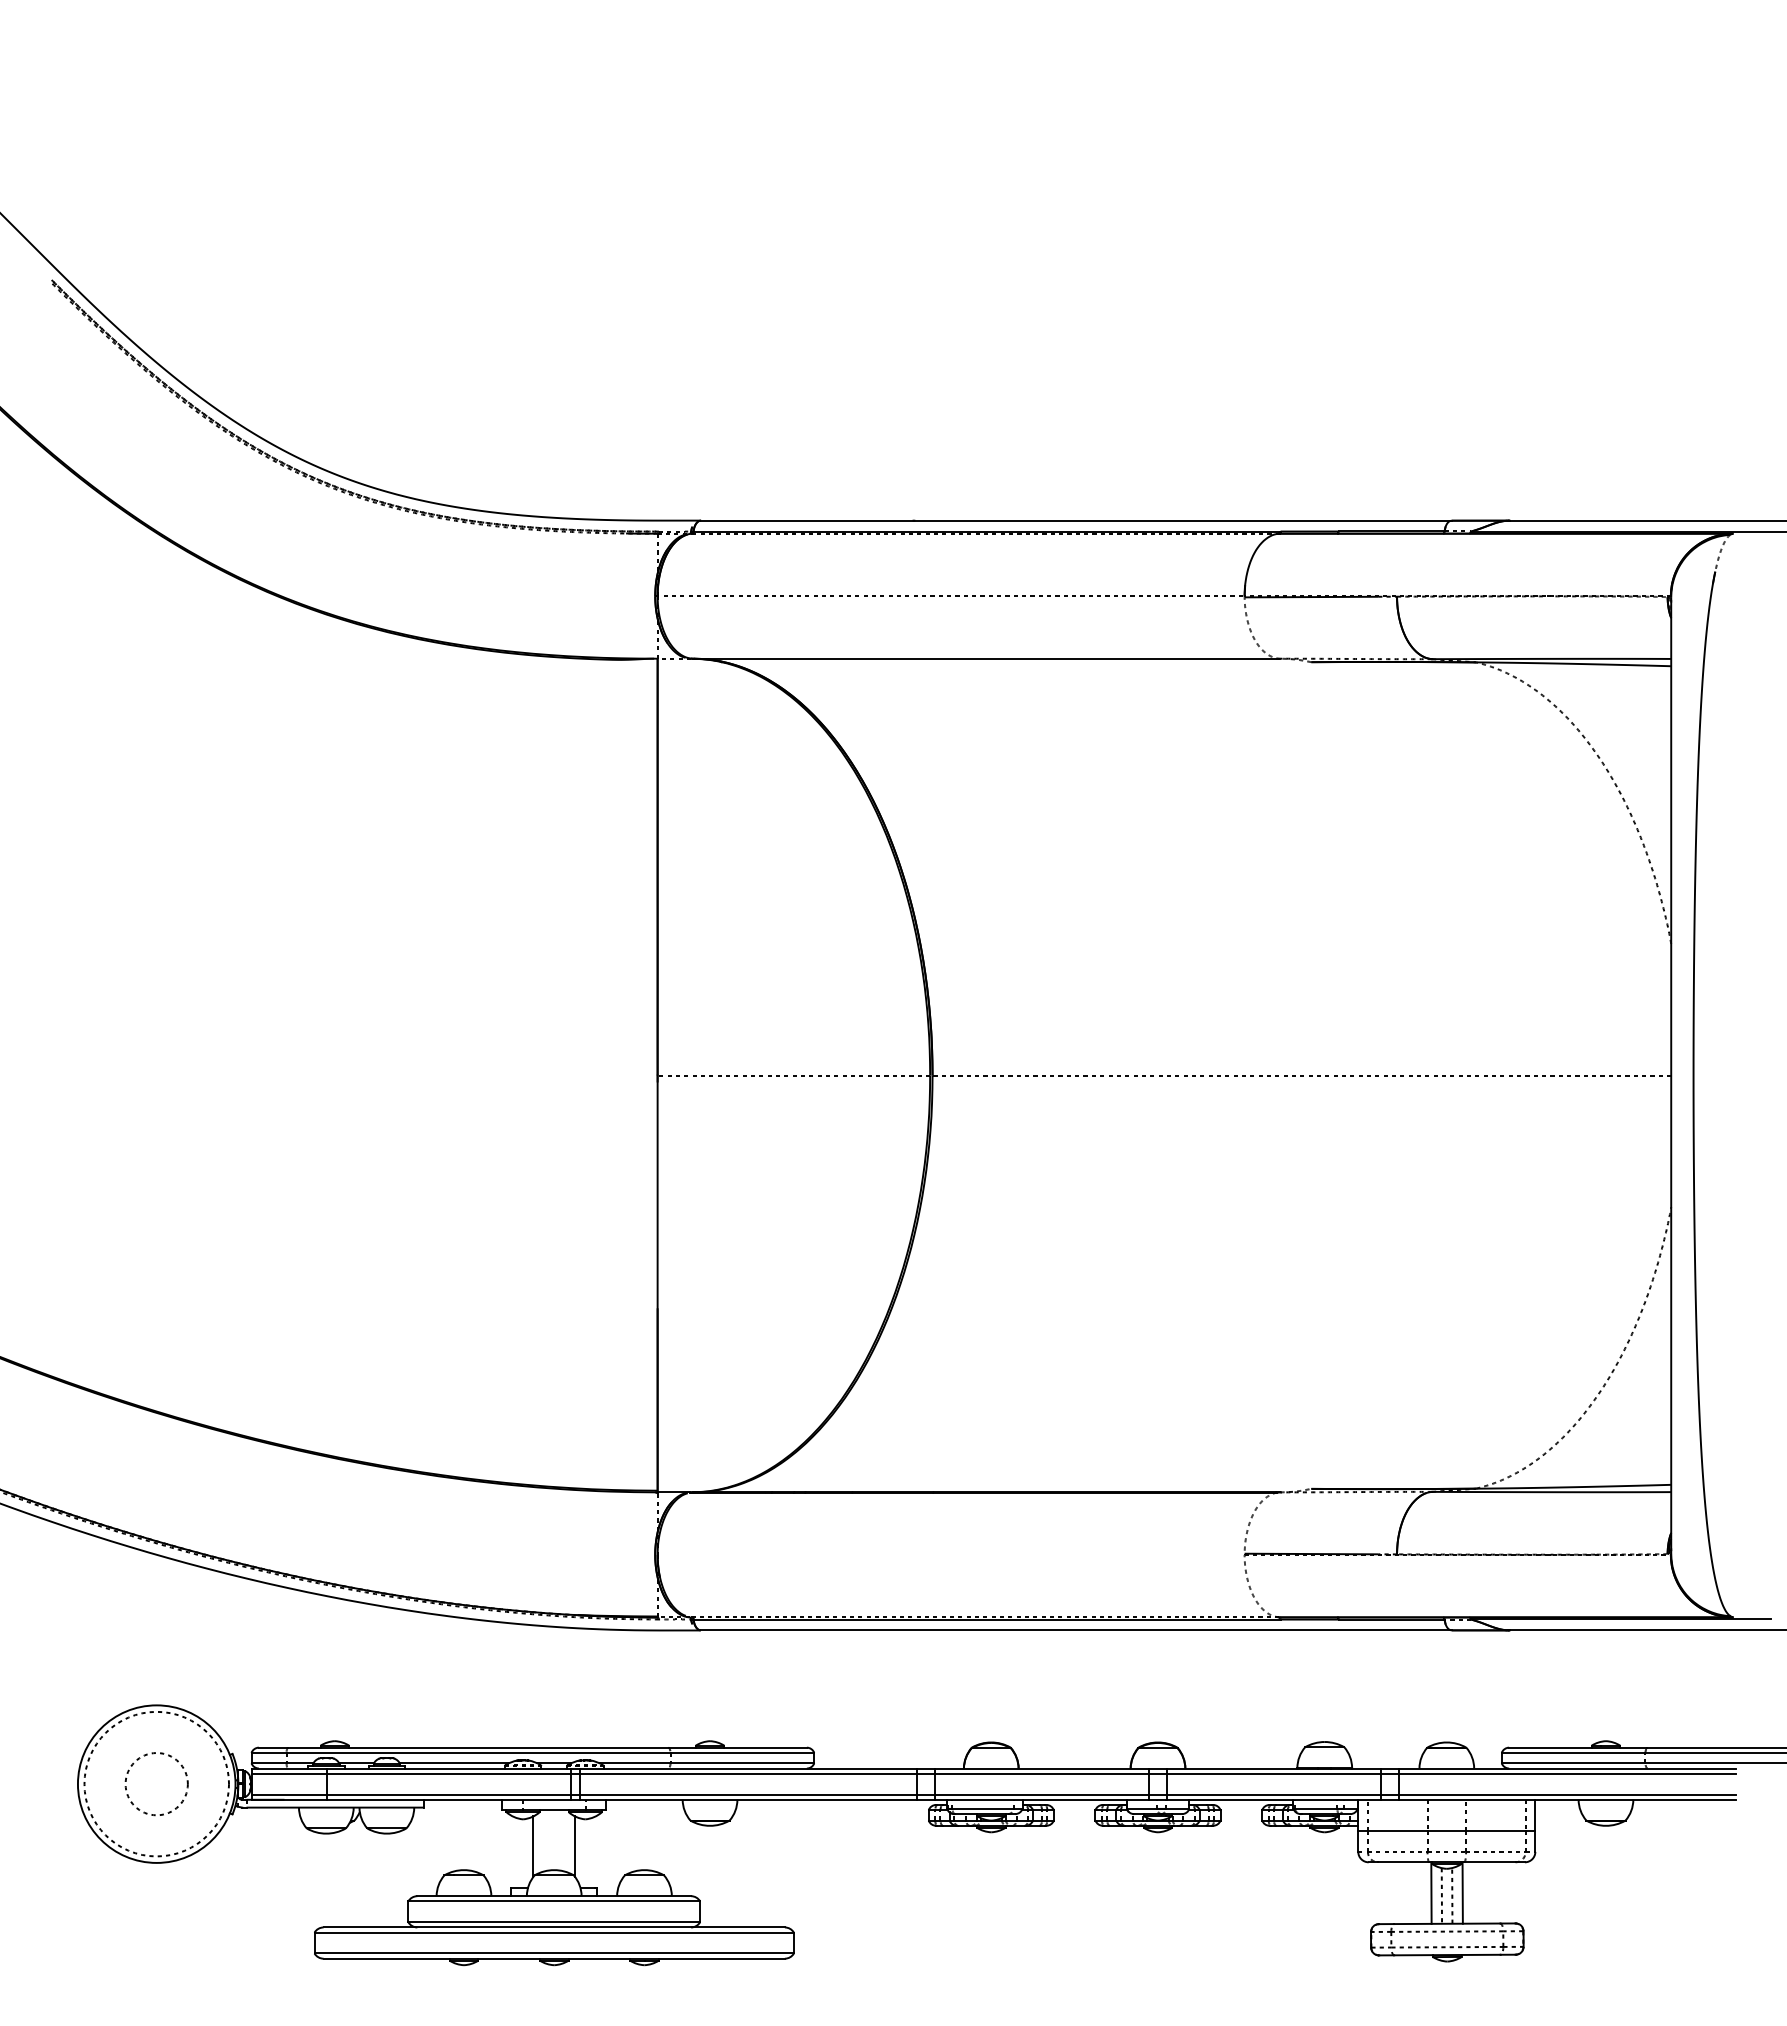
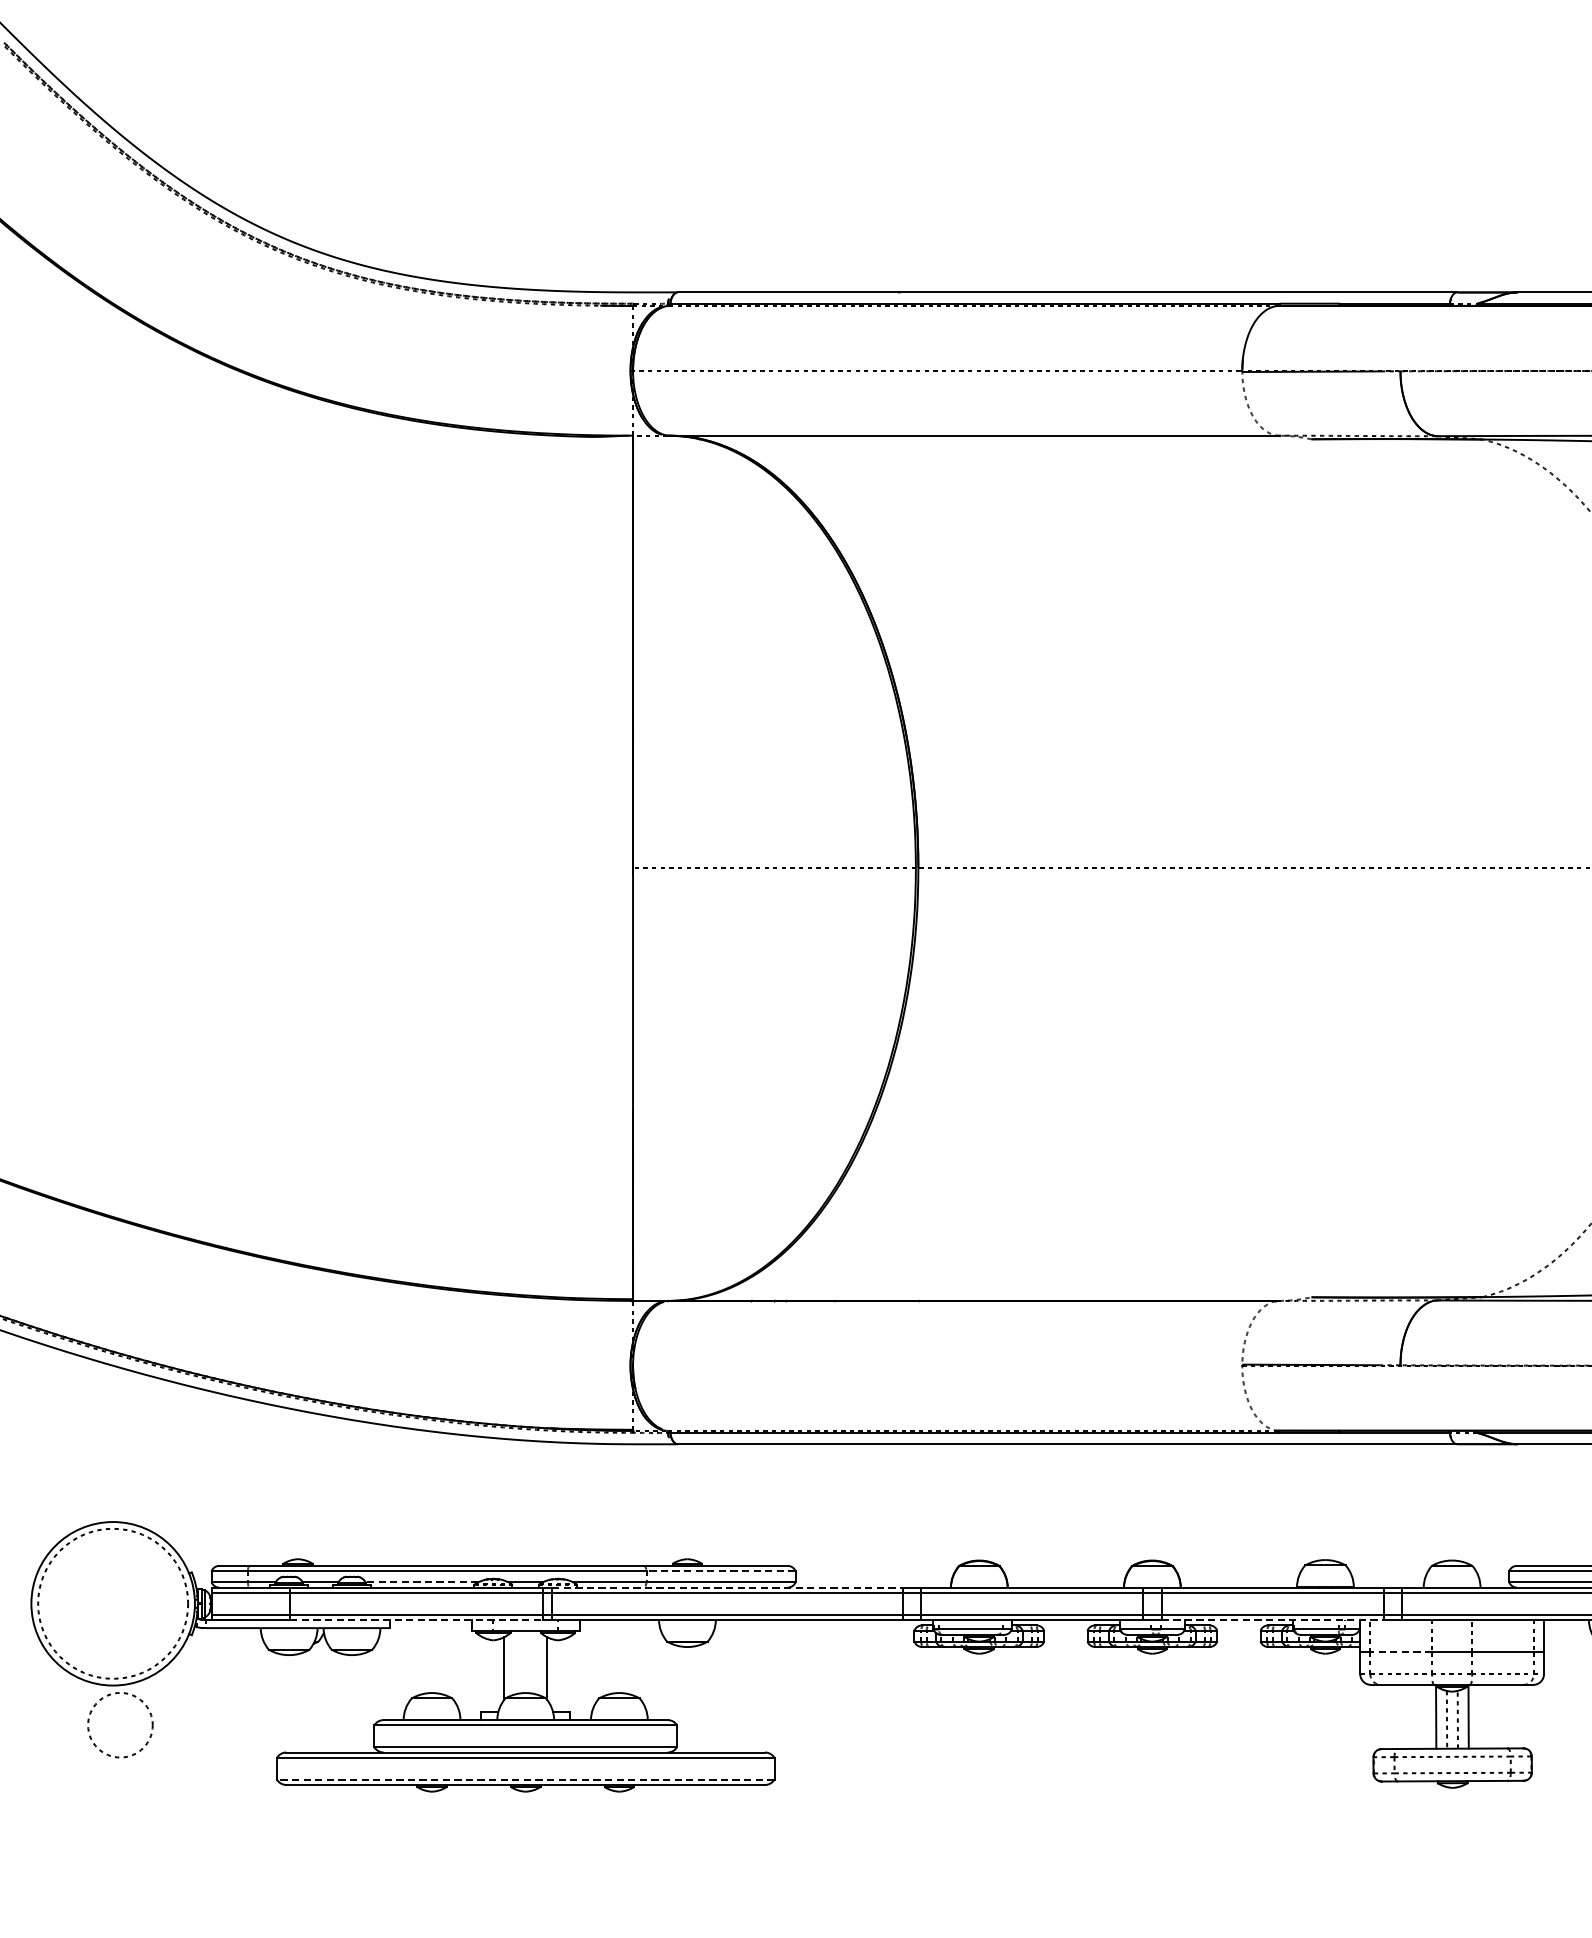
line: (742, 1752) -> (721, 1570), solid -> dashed
line: (453, 1763) -> (421, 1582), solid -> dashed
line: (748, 1768) -> (727, 1587), solid -> dashed
circle: (156, 1784) -> (120, 1725), moved
line: (448, 1799) -> (415, 1619), solid -> dashed
line: (1274, 1799) -> (1273, 1619), solid -> dashed
line: (1397, 1831) -> (1400, 1652), solid -> dashed
line: (554, 1953) -> (526, 1779), solid -> dashed

